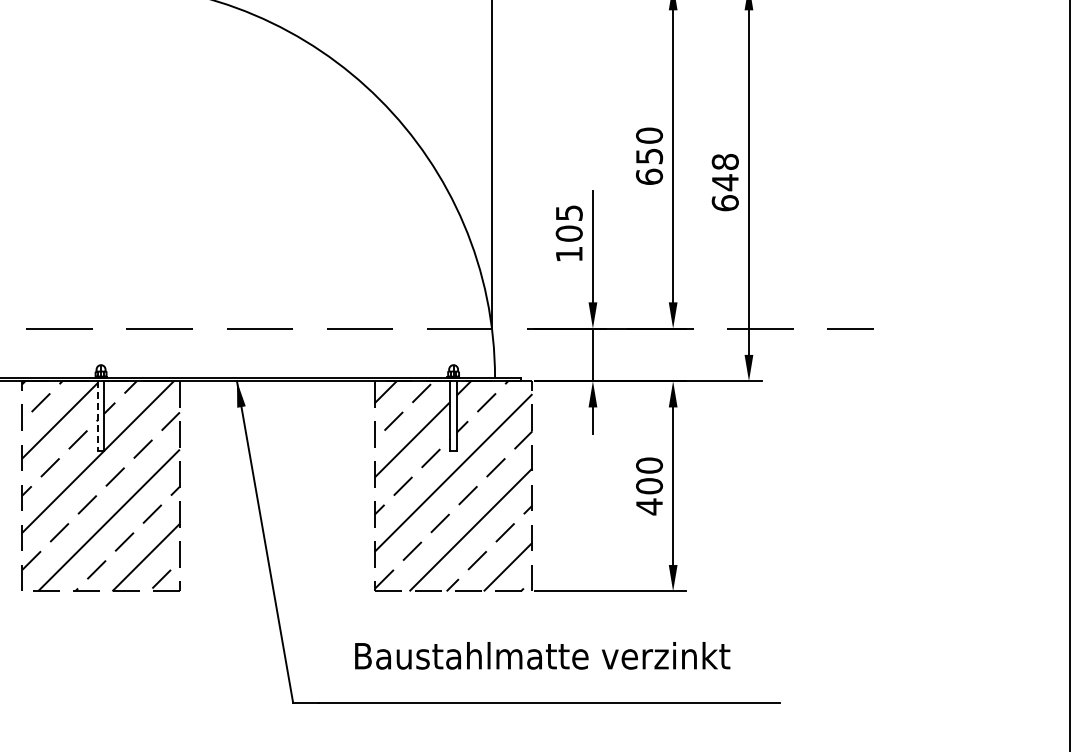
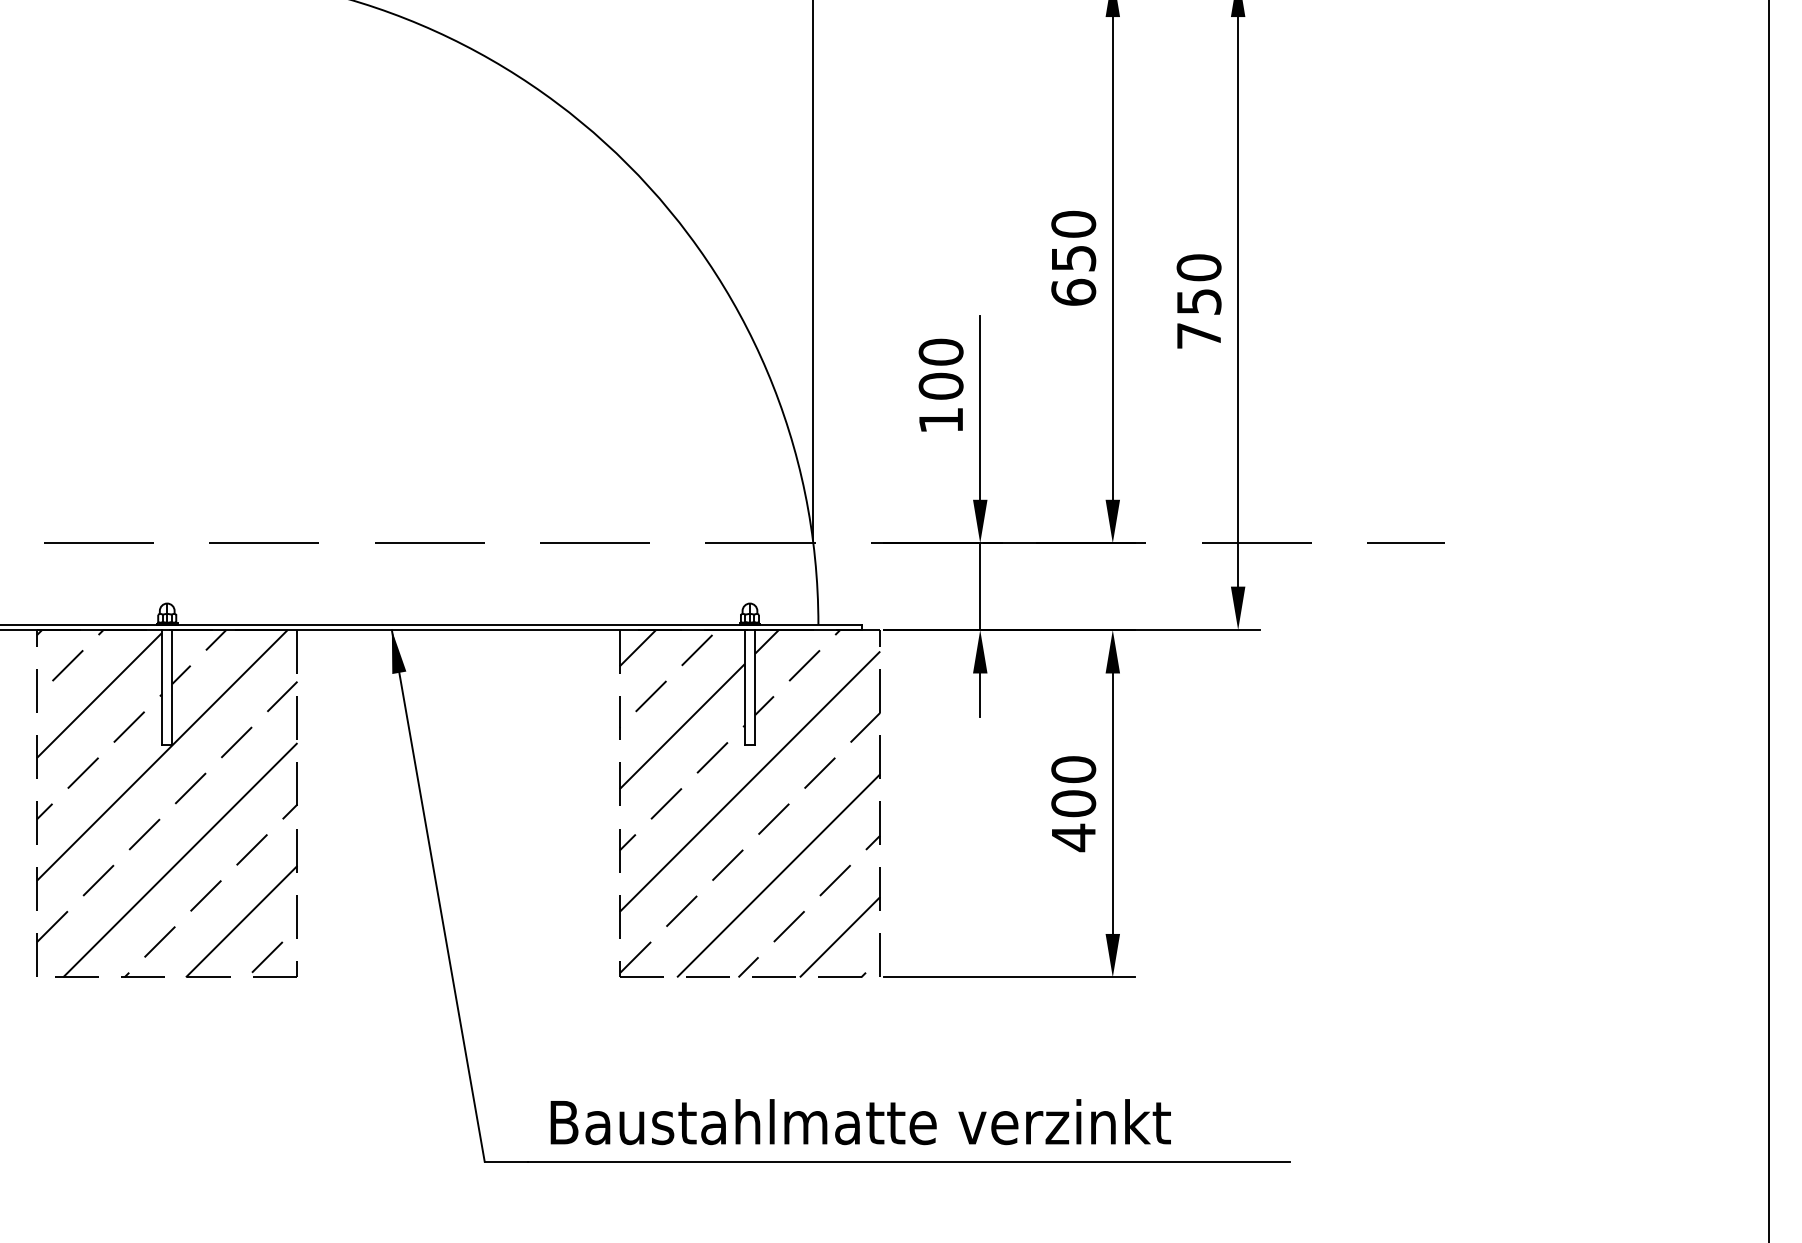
text: (724, 182) -> (1197, 301), 648 -> 750
text: (568, 213) -> (939, 352), 105 -> 100
line: (97, 415) -> (161, 686), dashed -> solid
text: (542, 655) -> (860, 1121), moved

